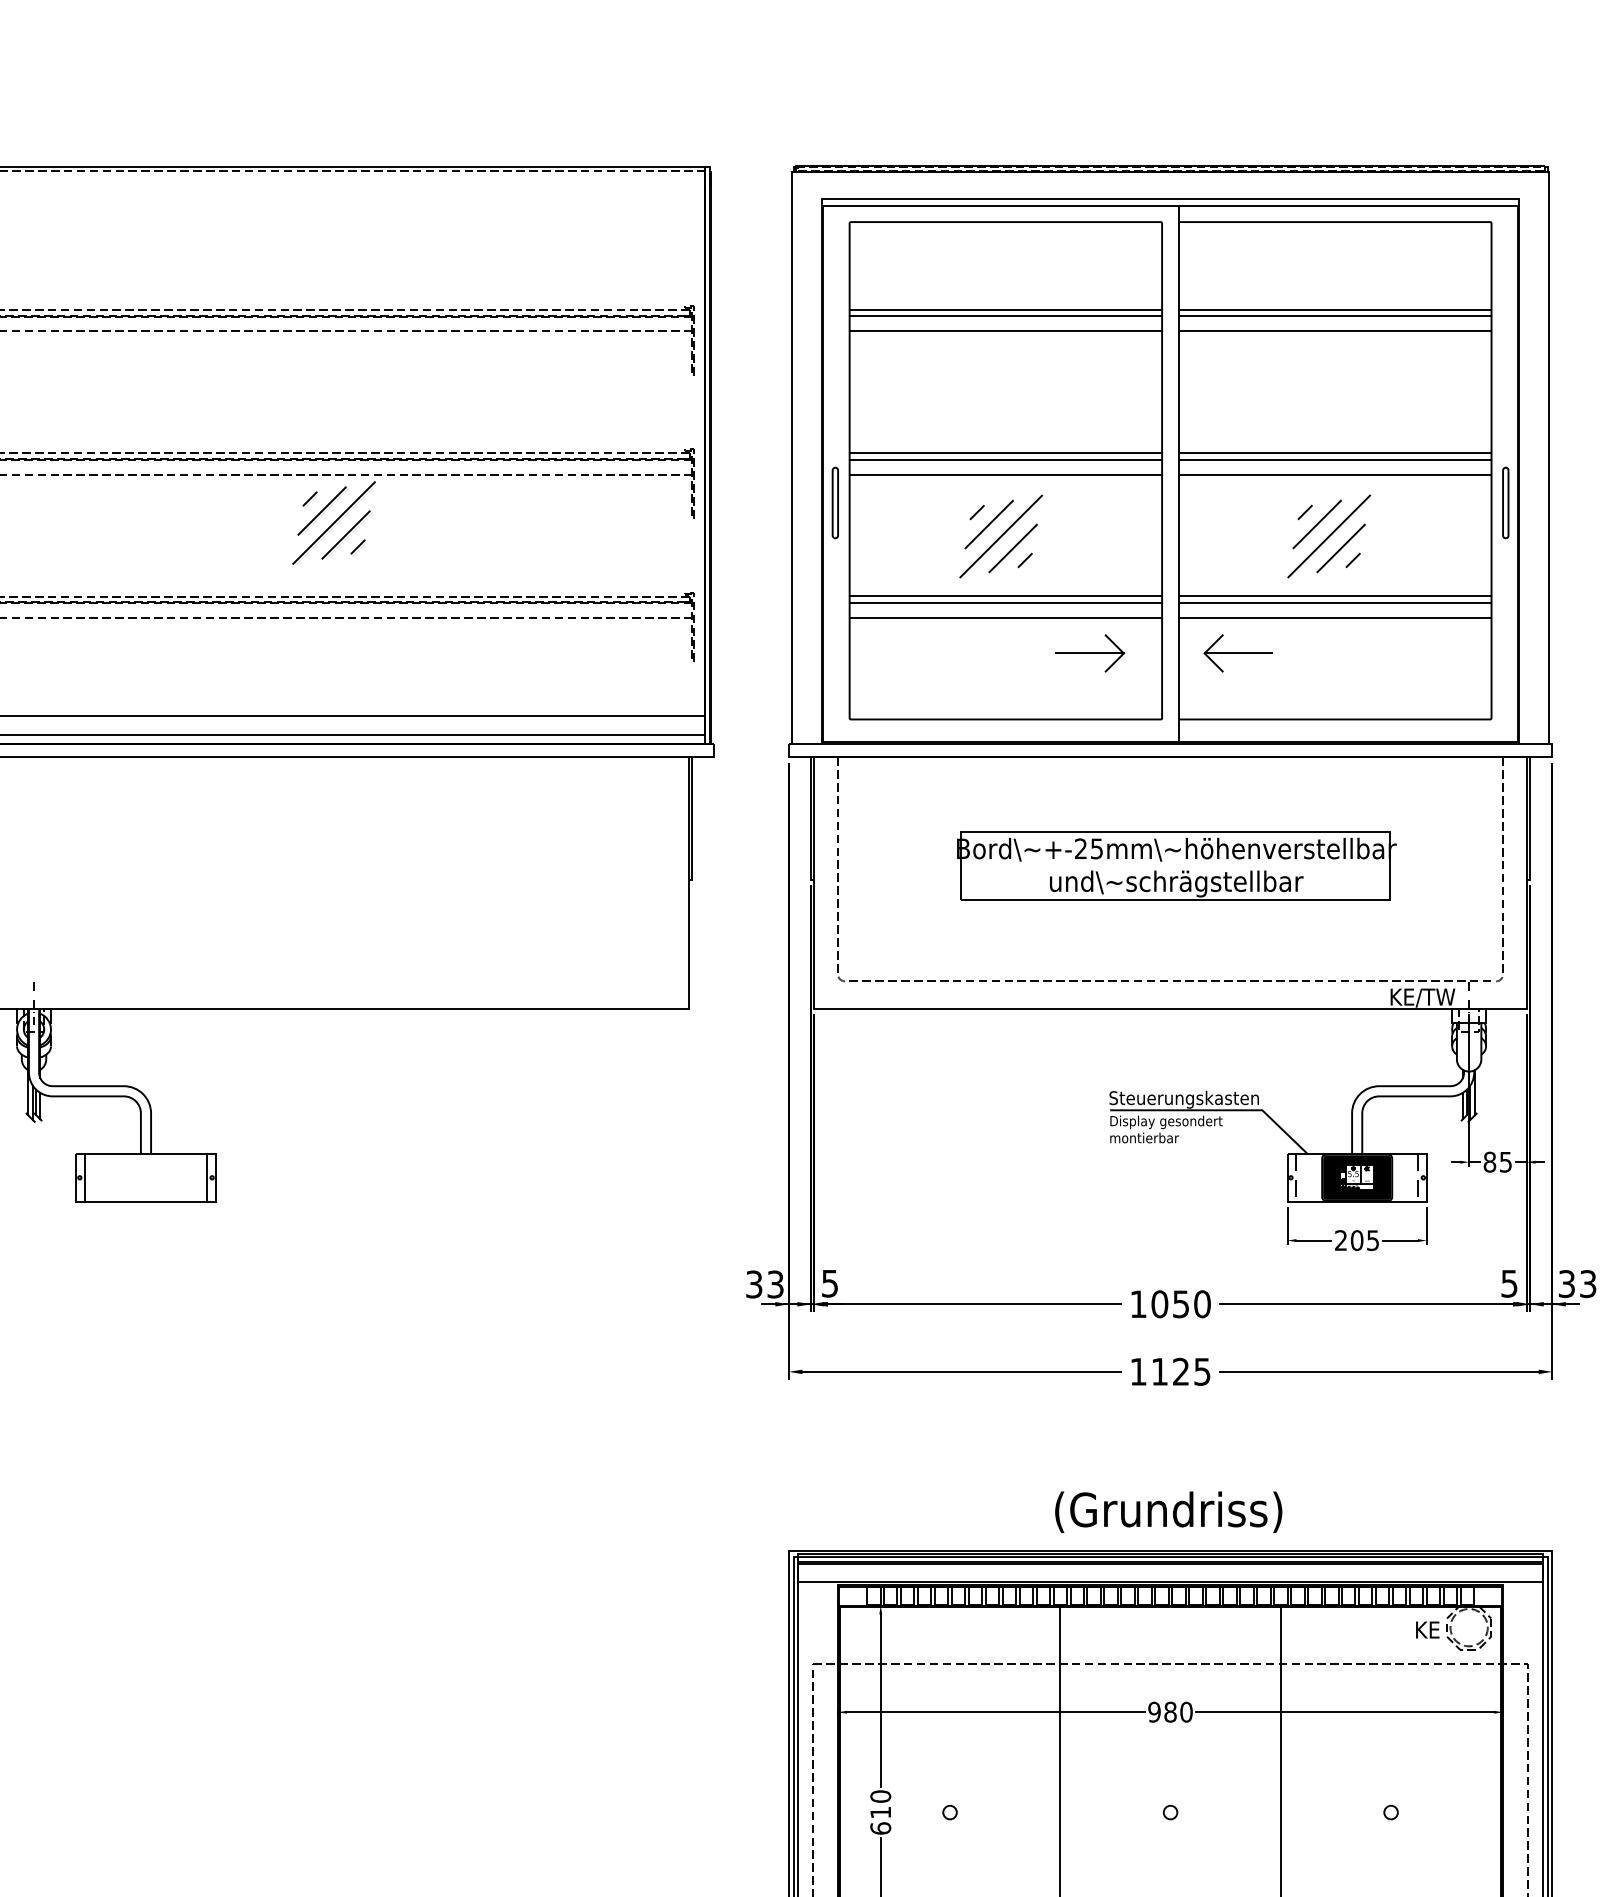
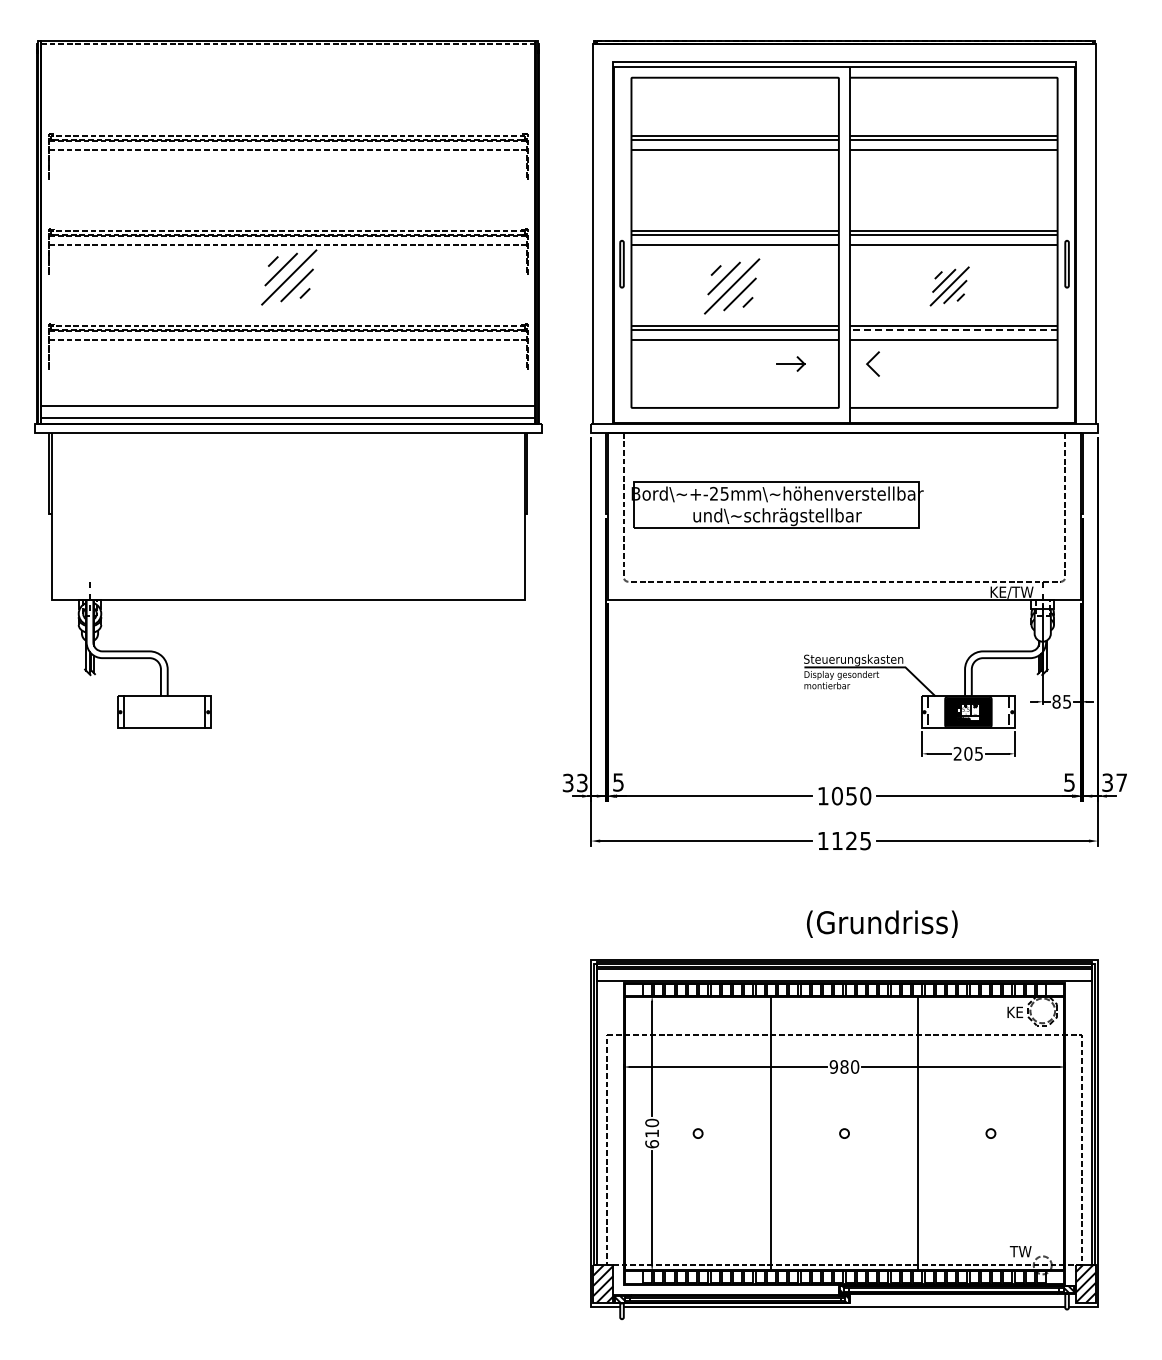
part: (1328, 536) -> (949, 286), size x0.7
line: (1334, 602) -> (953, 330), solid -> dashed
part: (1089, 652) -> (790, 363), size x0.6
line: (1238, 654) -> (889, 364), removed
part: (1176, 864) -> (777, 504), moved
text: (1587, 1283) -> (1121, 782), 33 -> 37
text: (1169, 1511) -> (882, 923), moved

